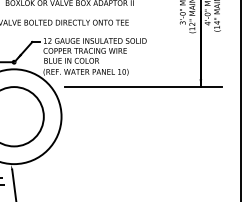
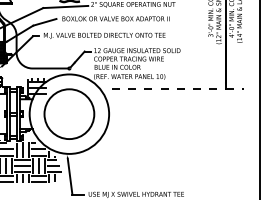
line: (143, 87) -> (177, 89), solid -> dashed

